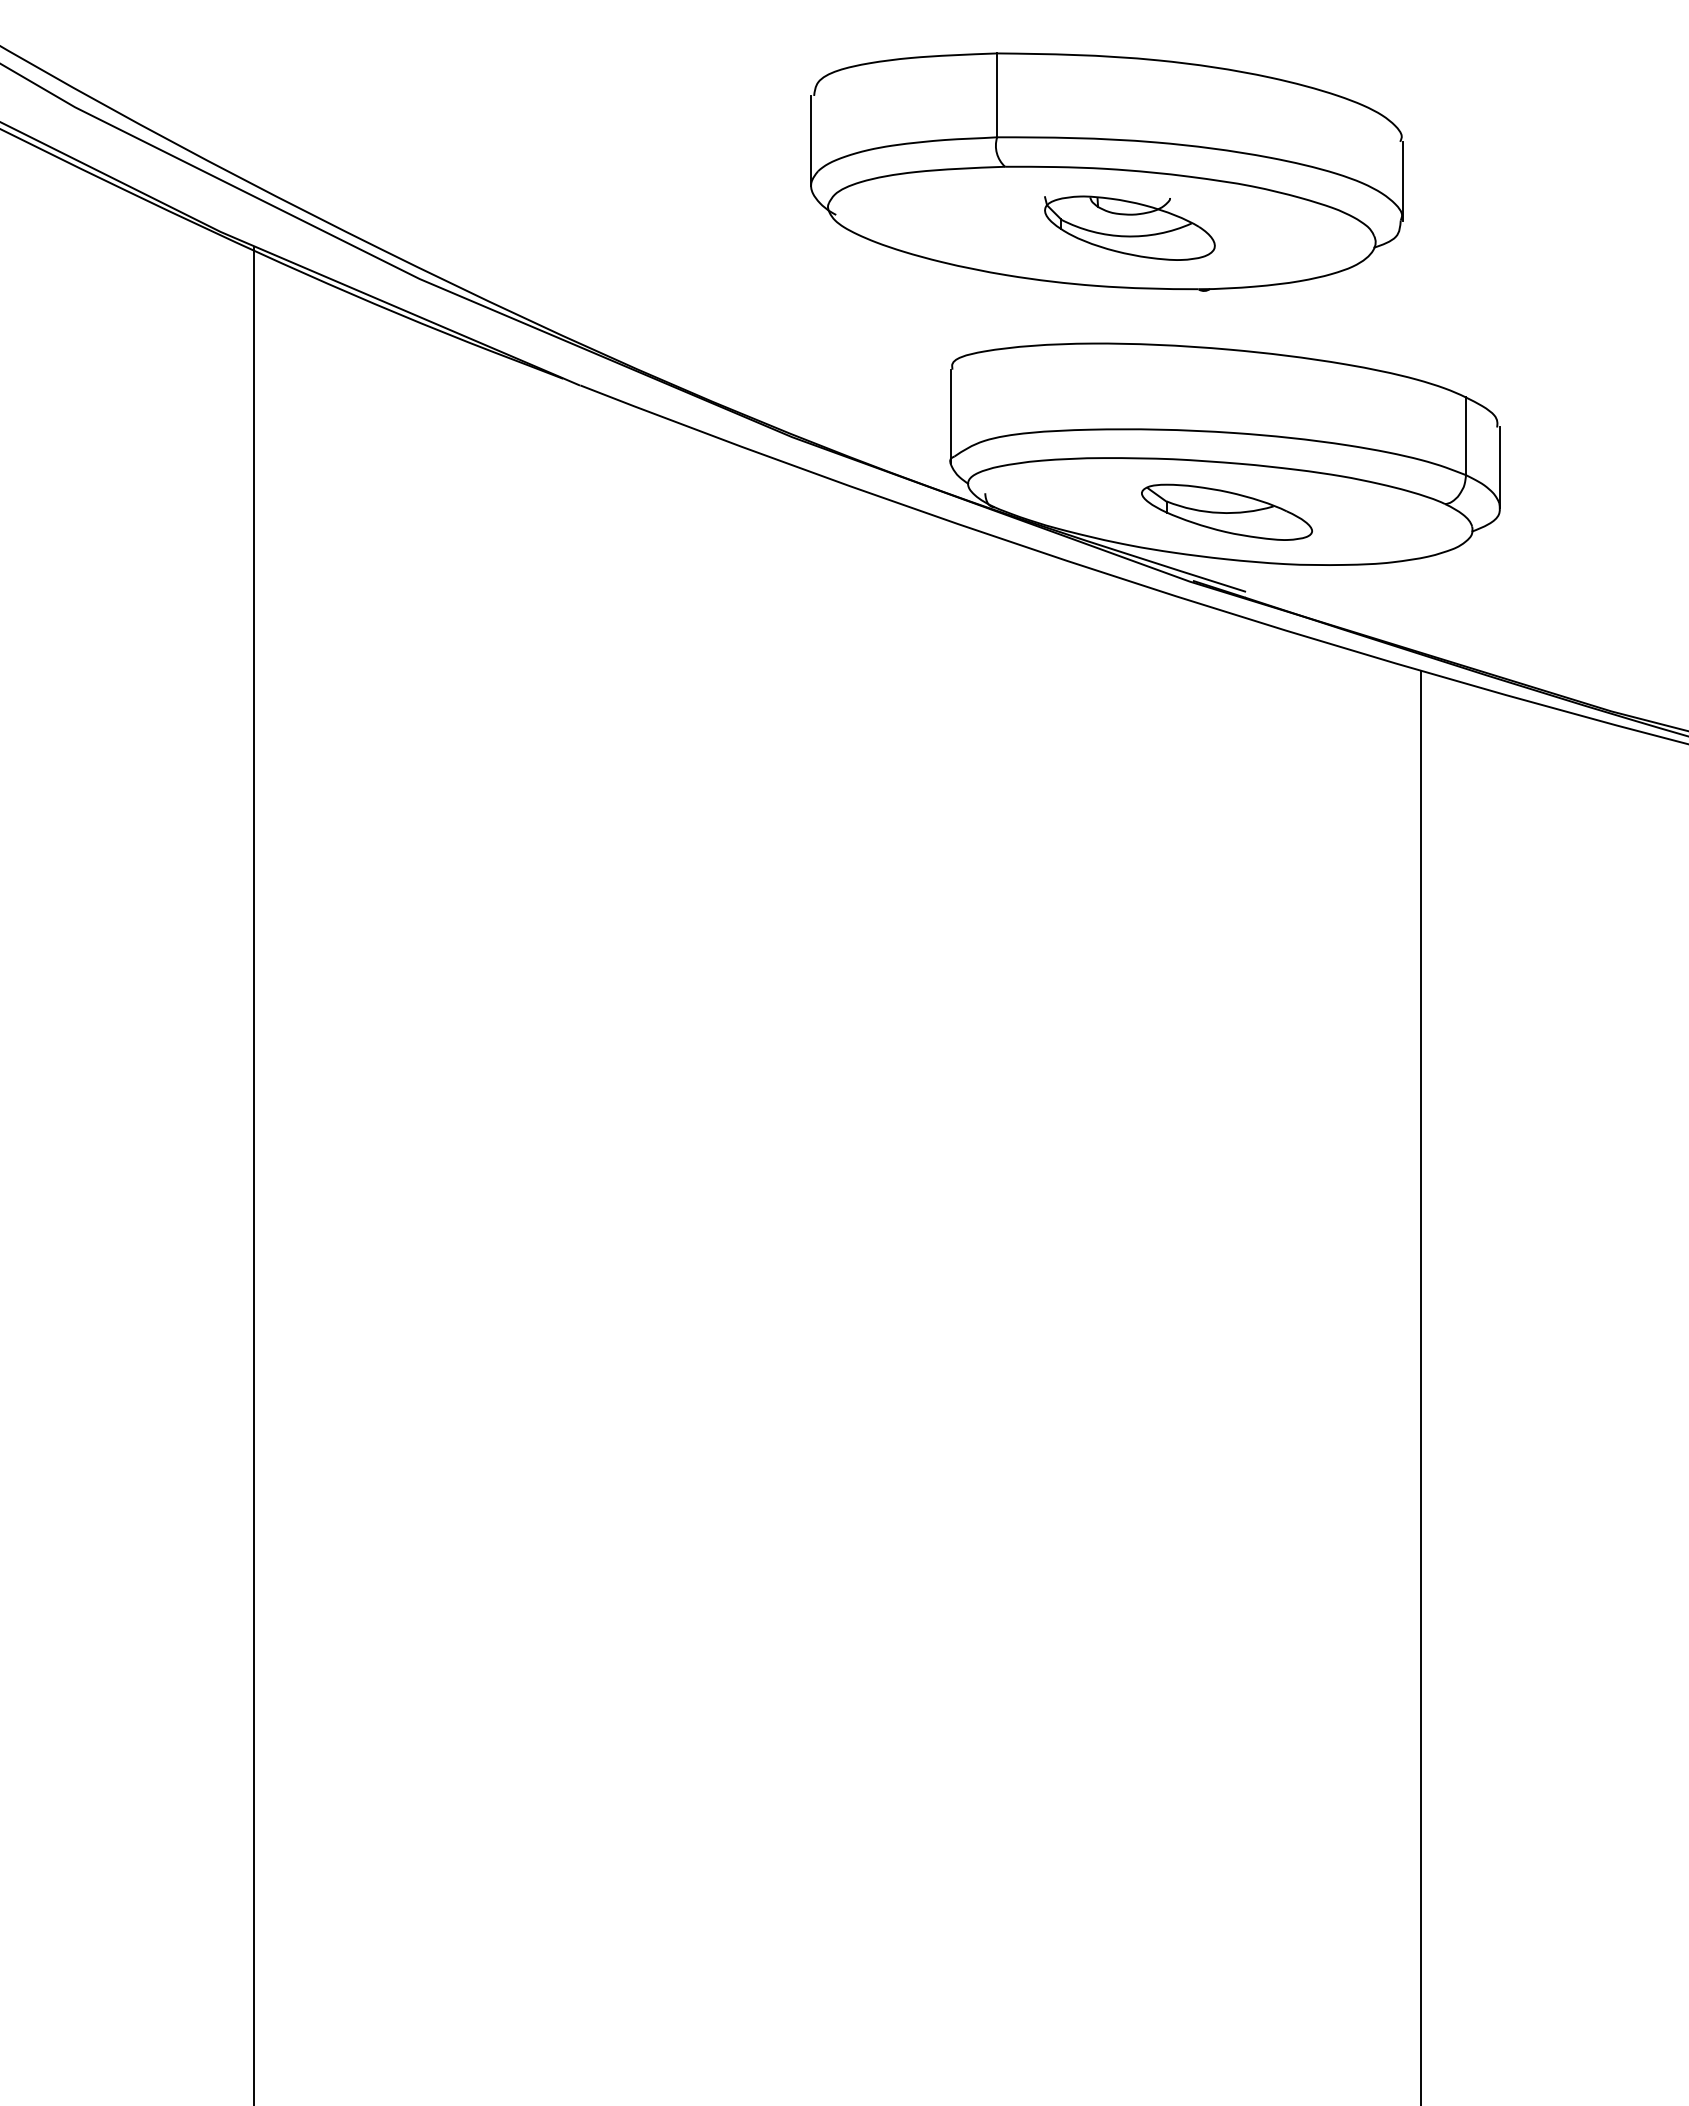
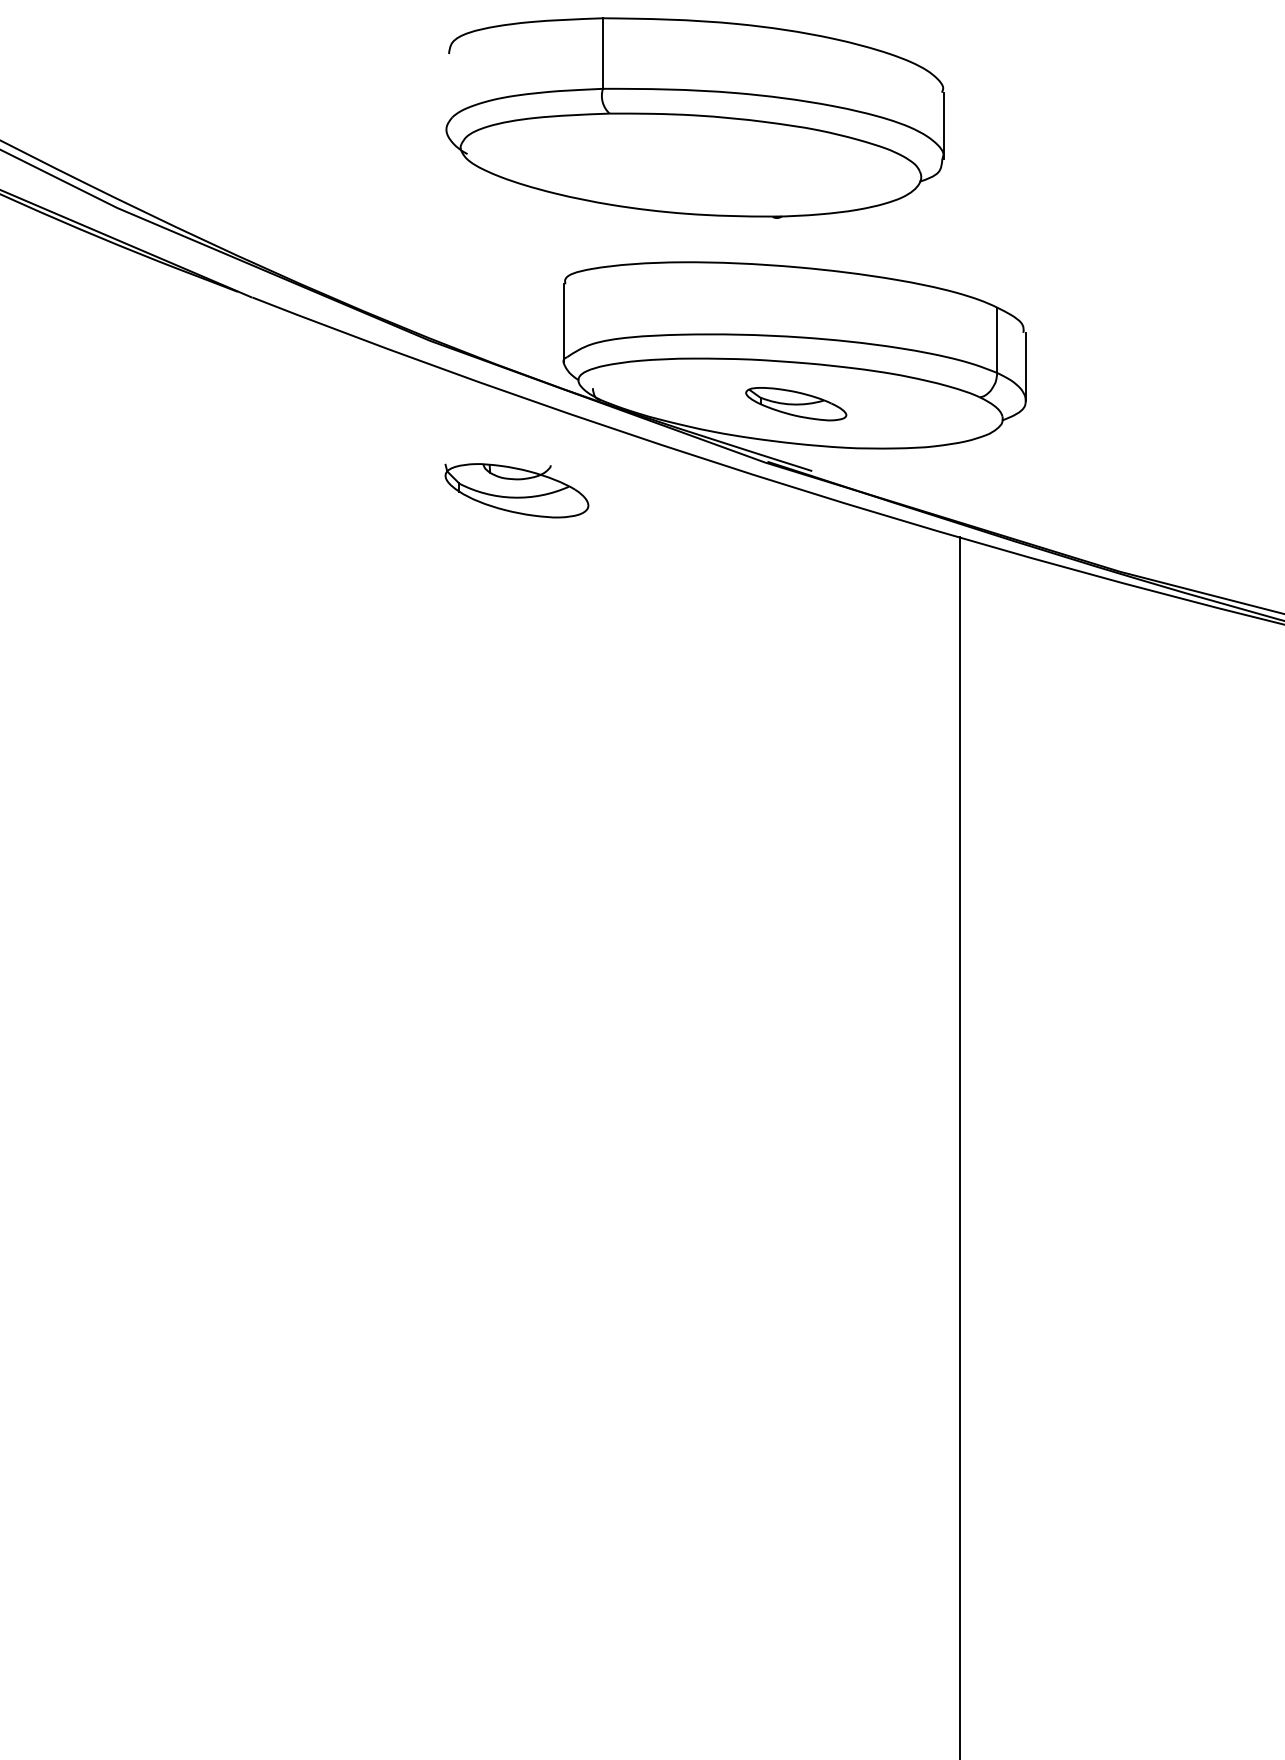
line: (811, 140) -> (446, 91), removed
part: (1129, 227) -> (516, 490), moved
part: (1226, 511) -> (795, 403), size x0.7

